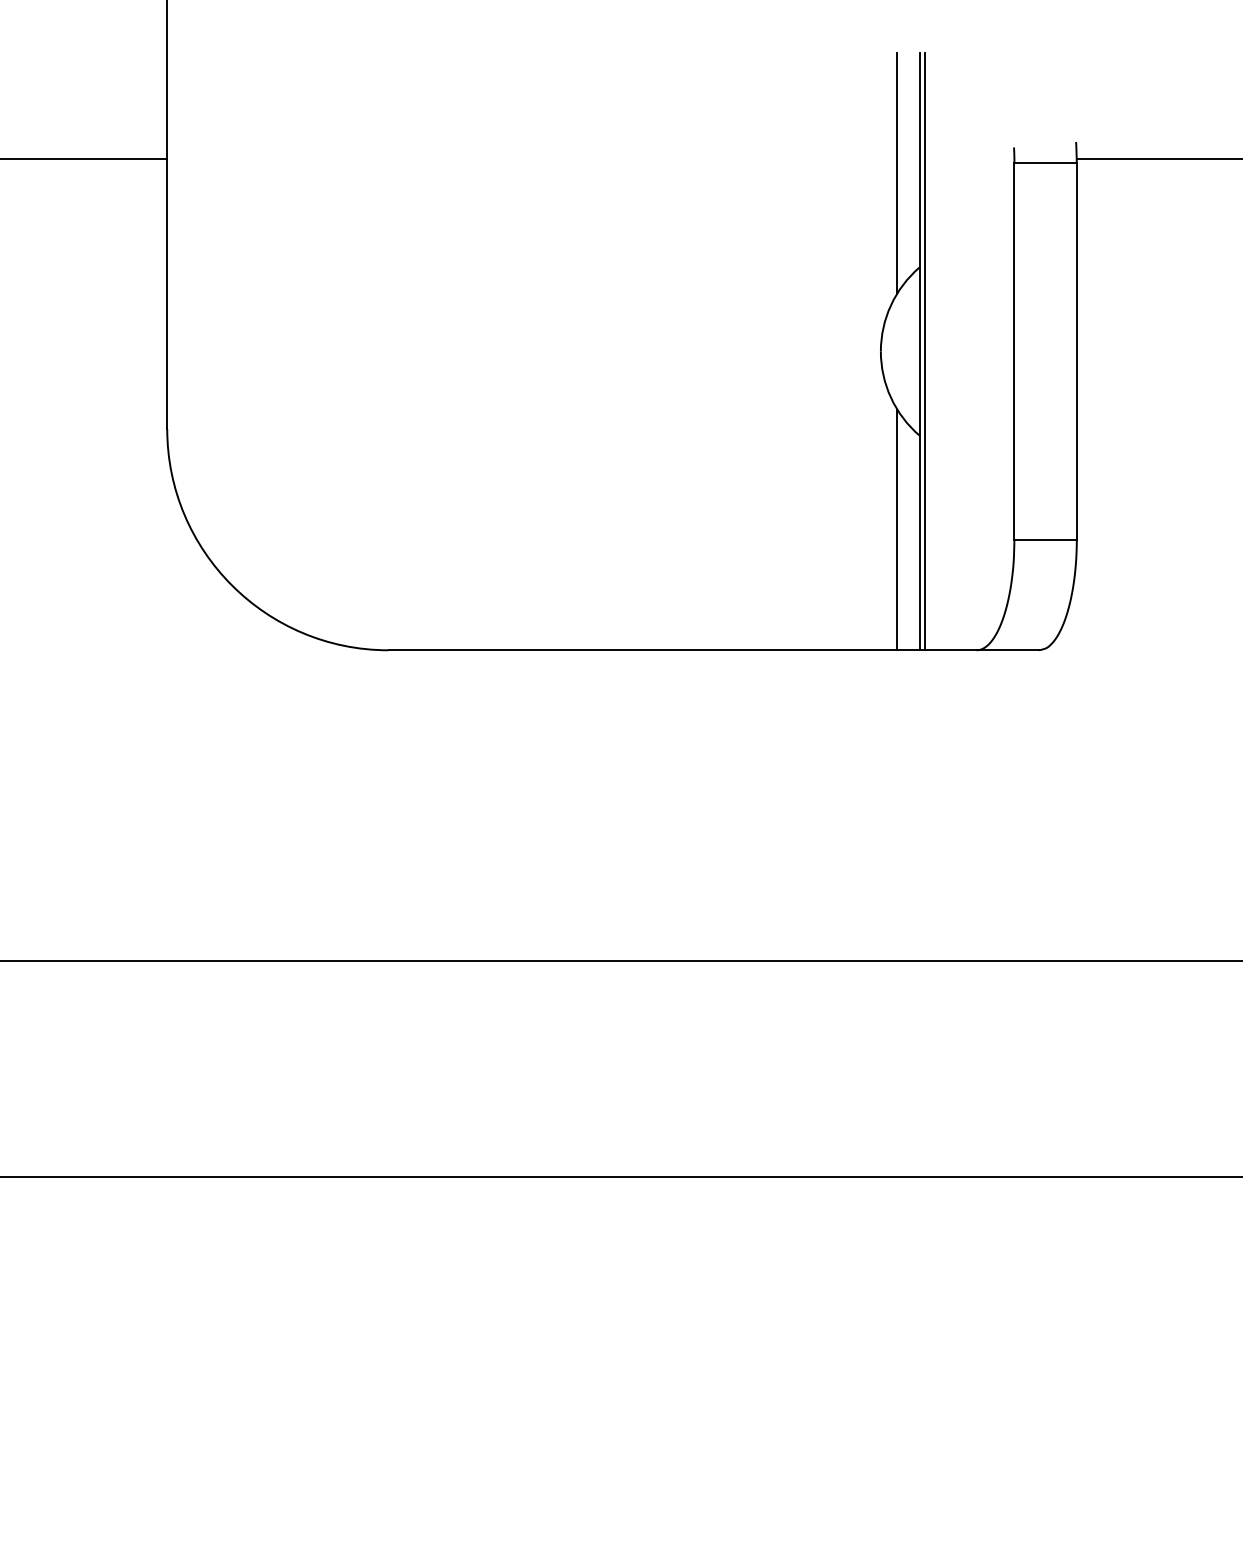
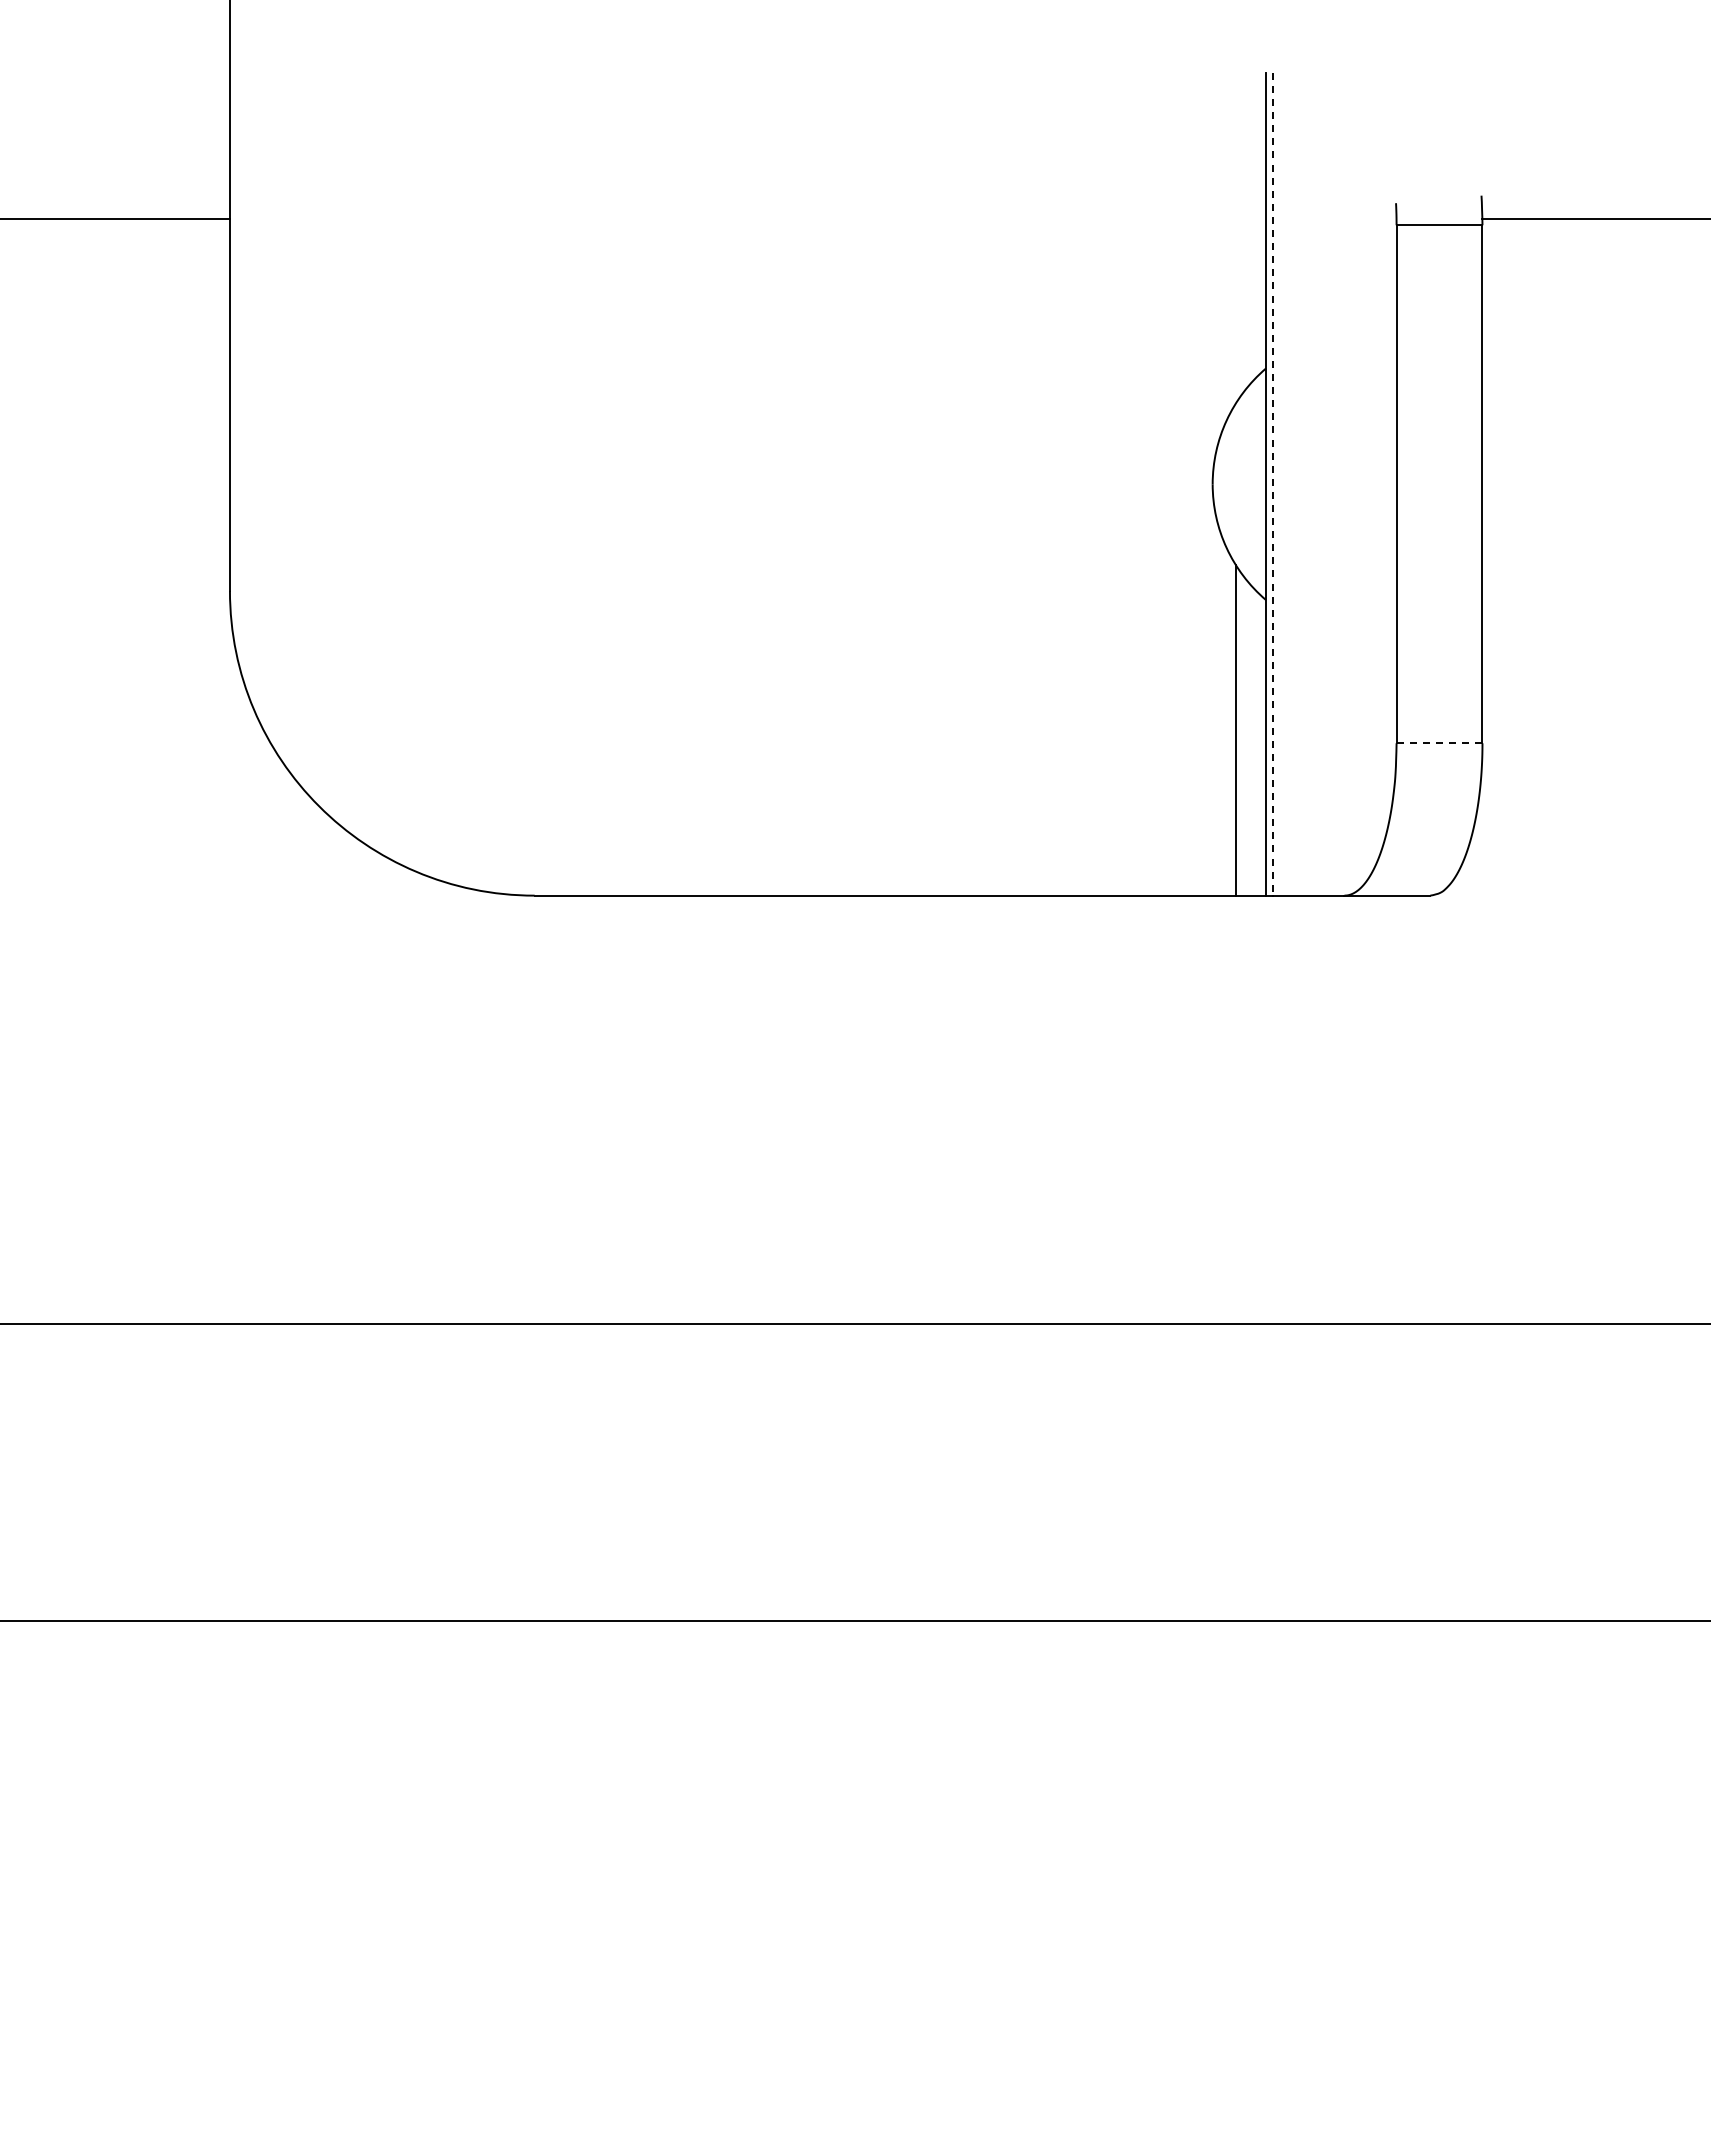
line: (897, 173) -> (1235, 238), removed
line: (925, 351) -> (1273, 484), solid -> dashed
line: (1045, 539) -> (1439, 743), solid -> dashed

